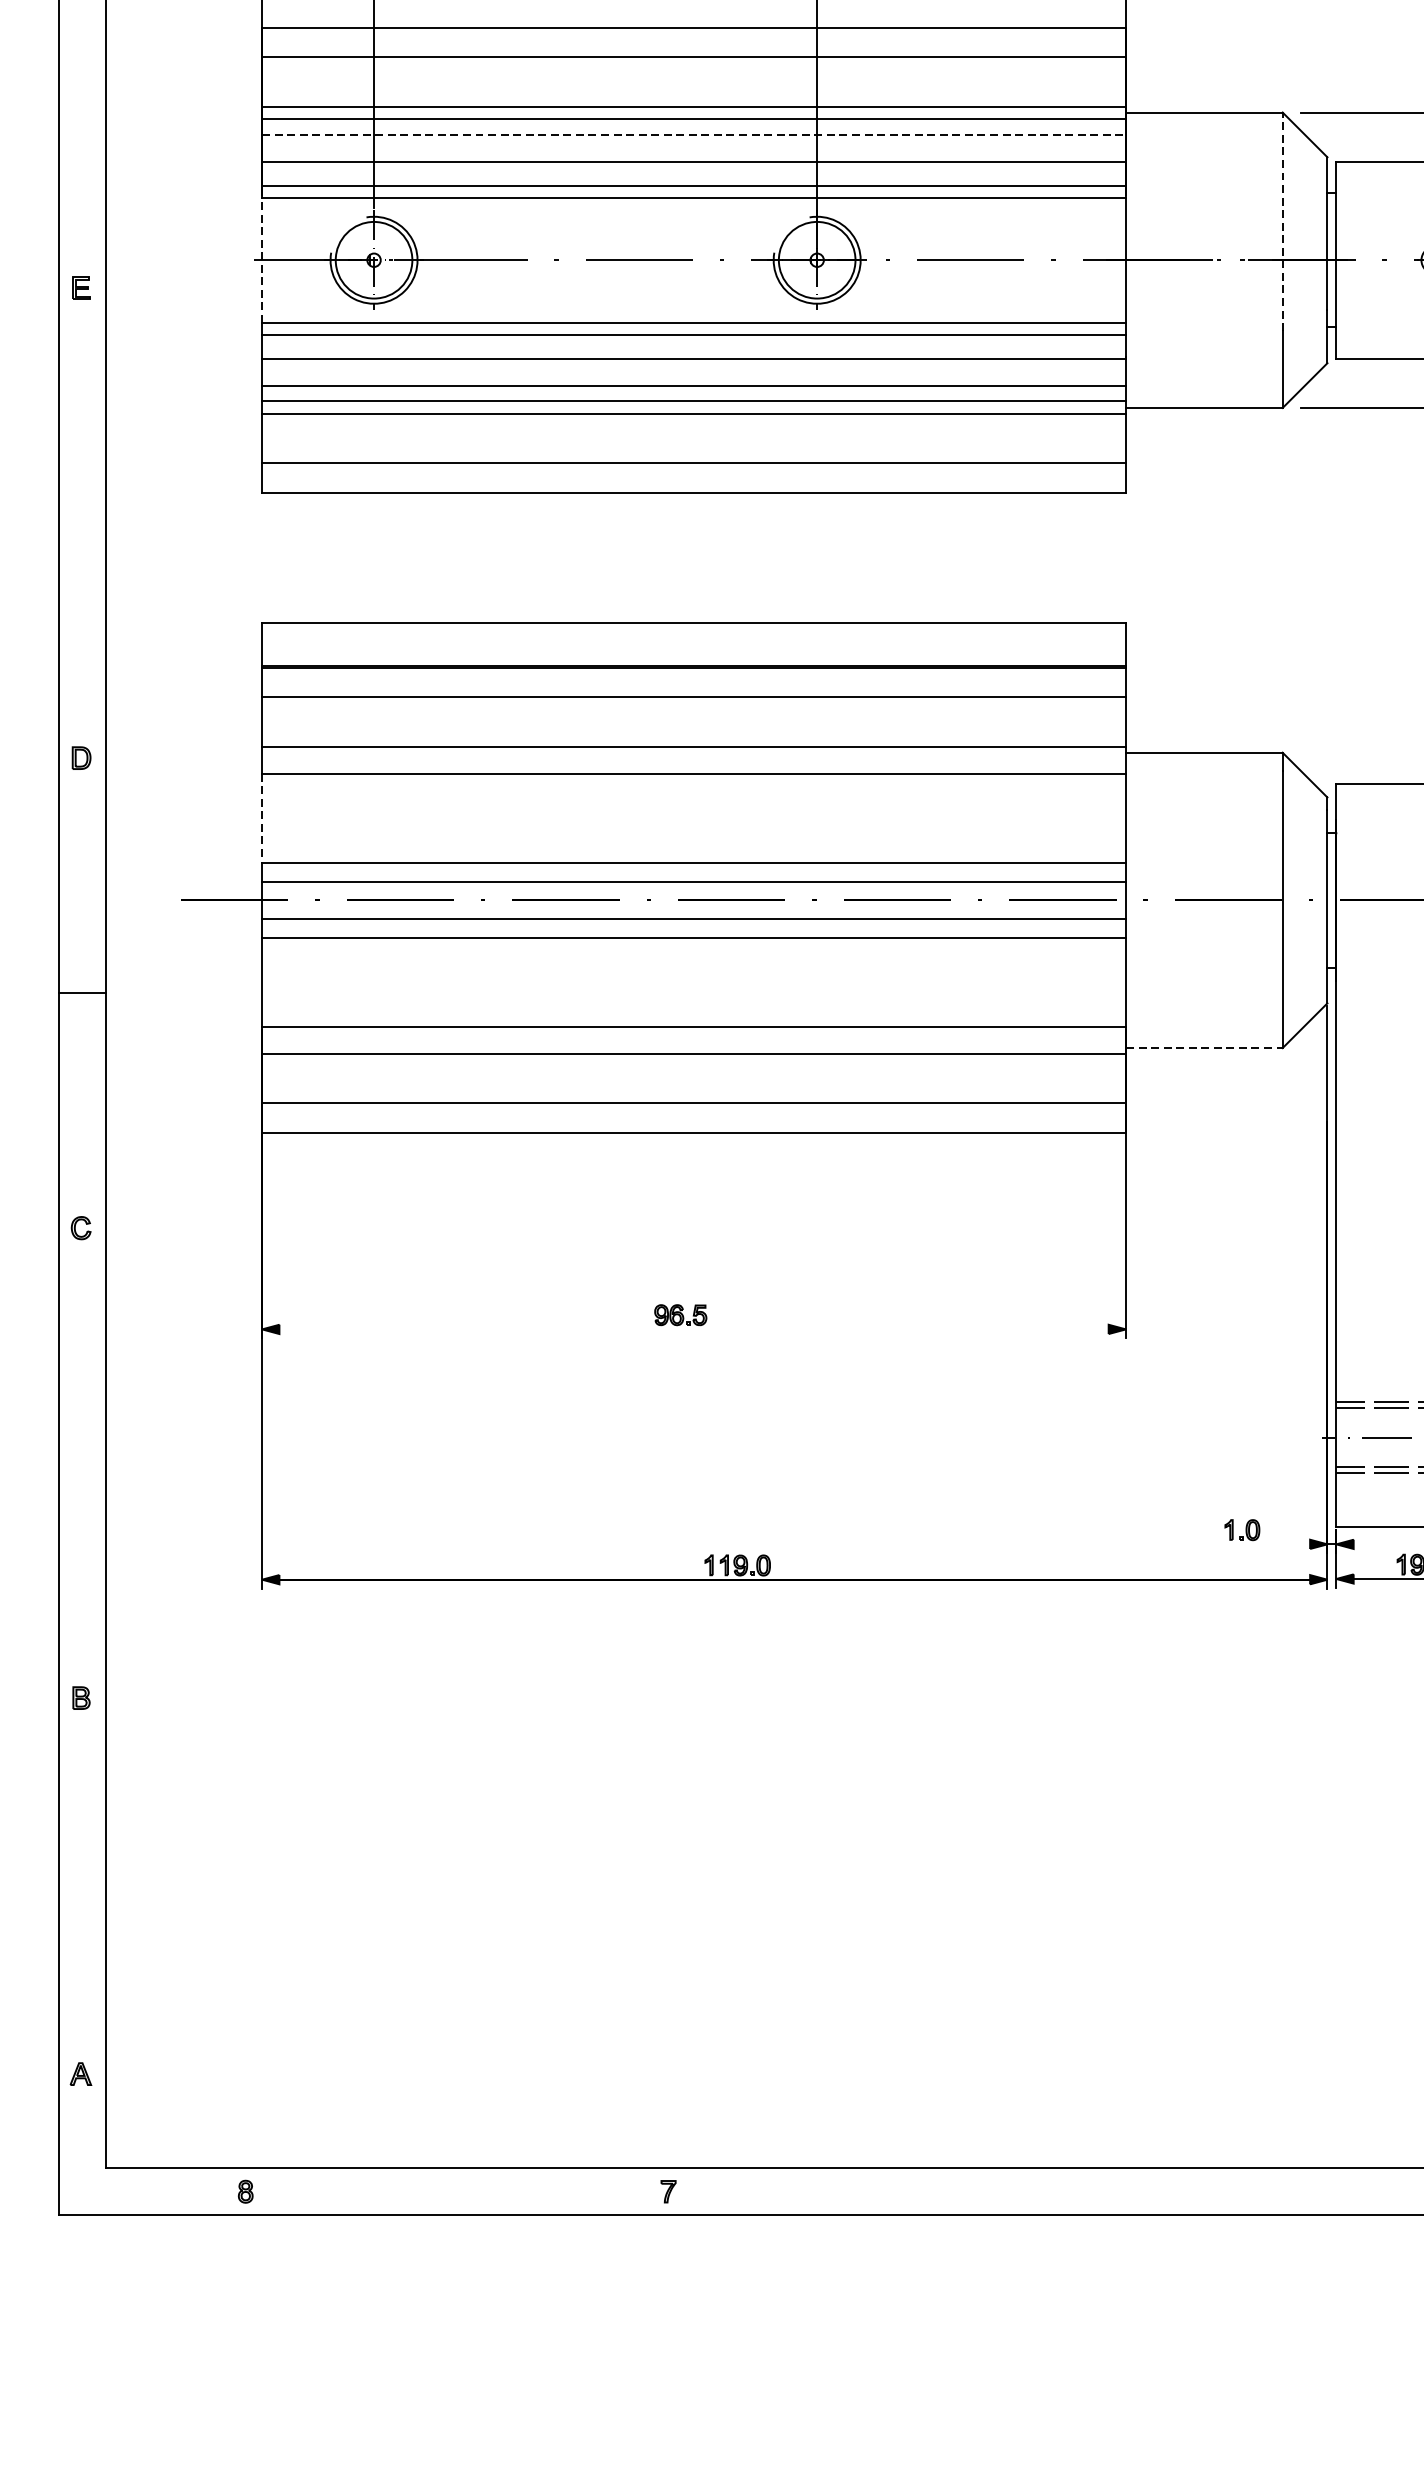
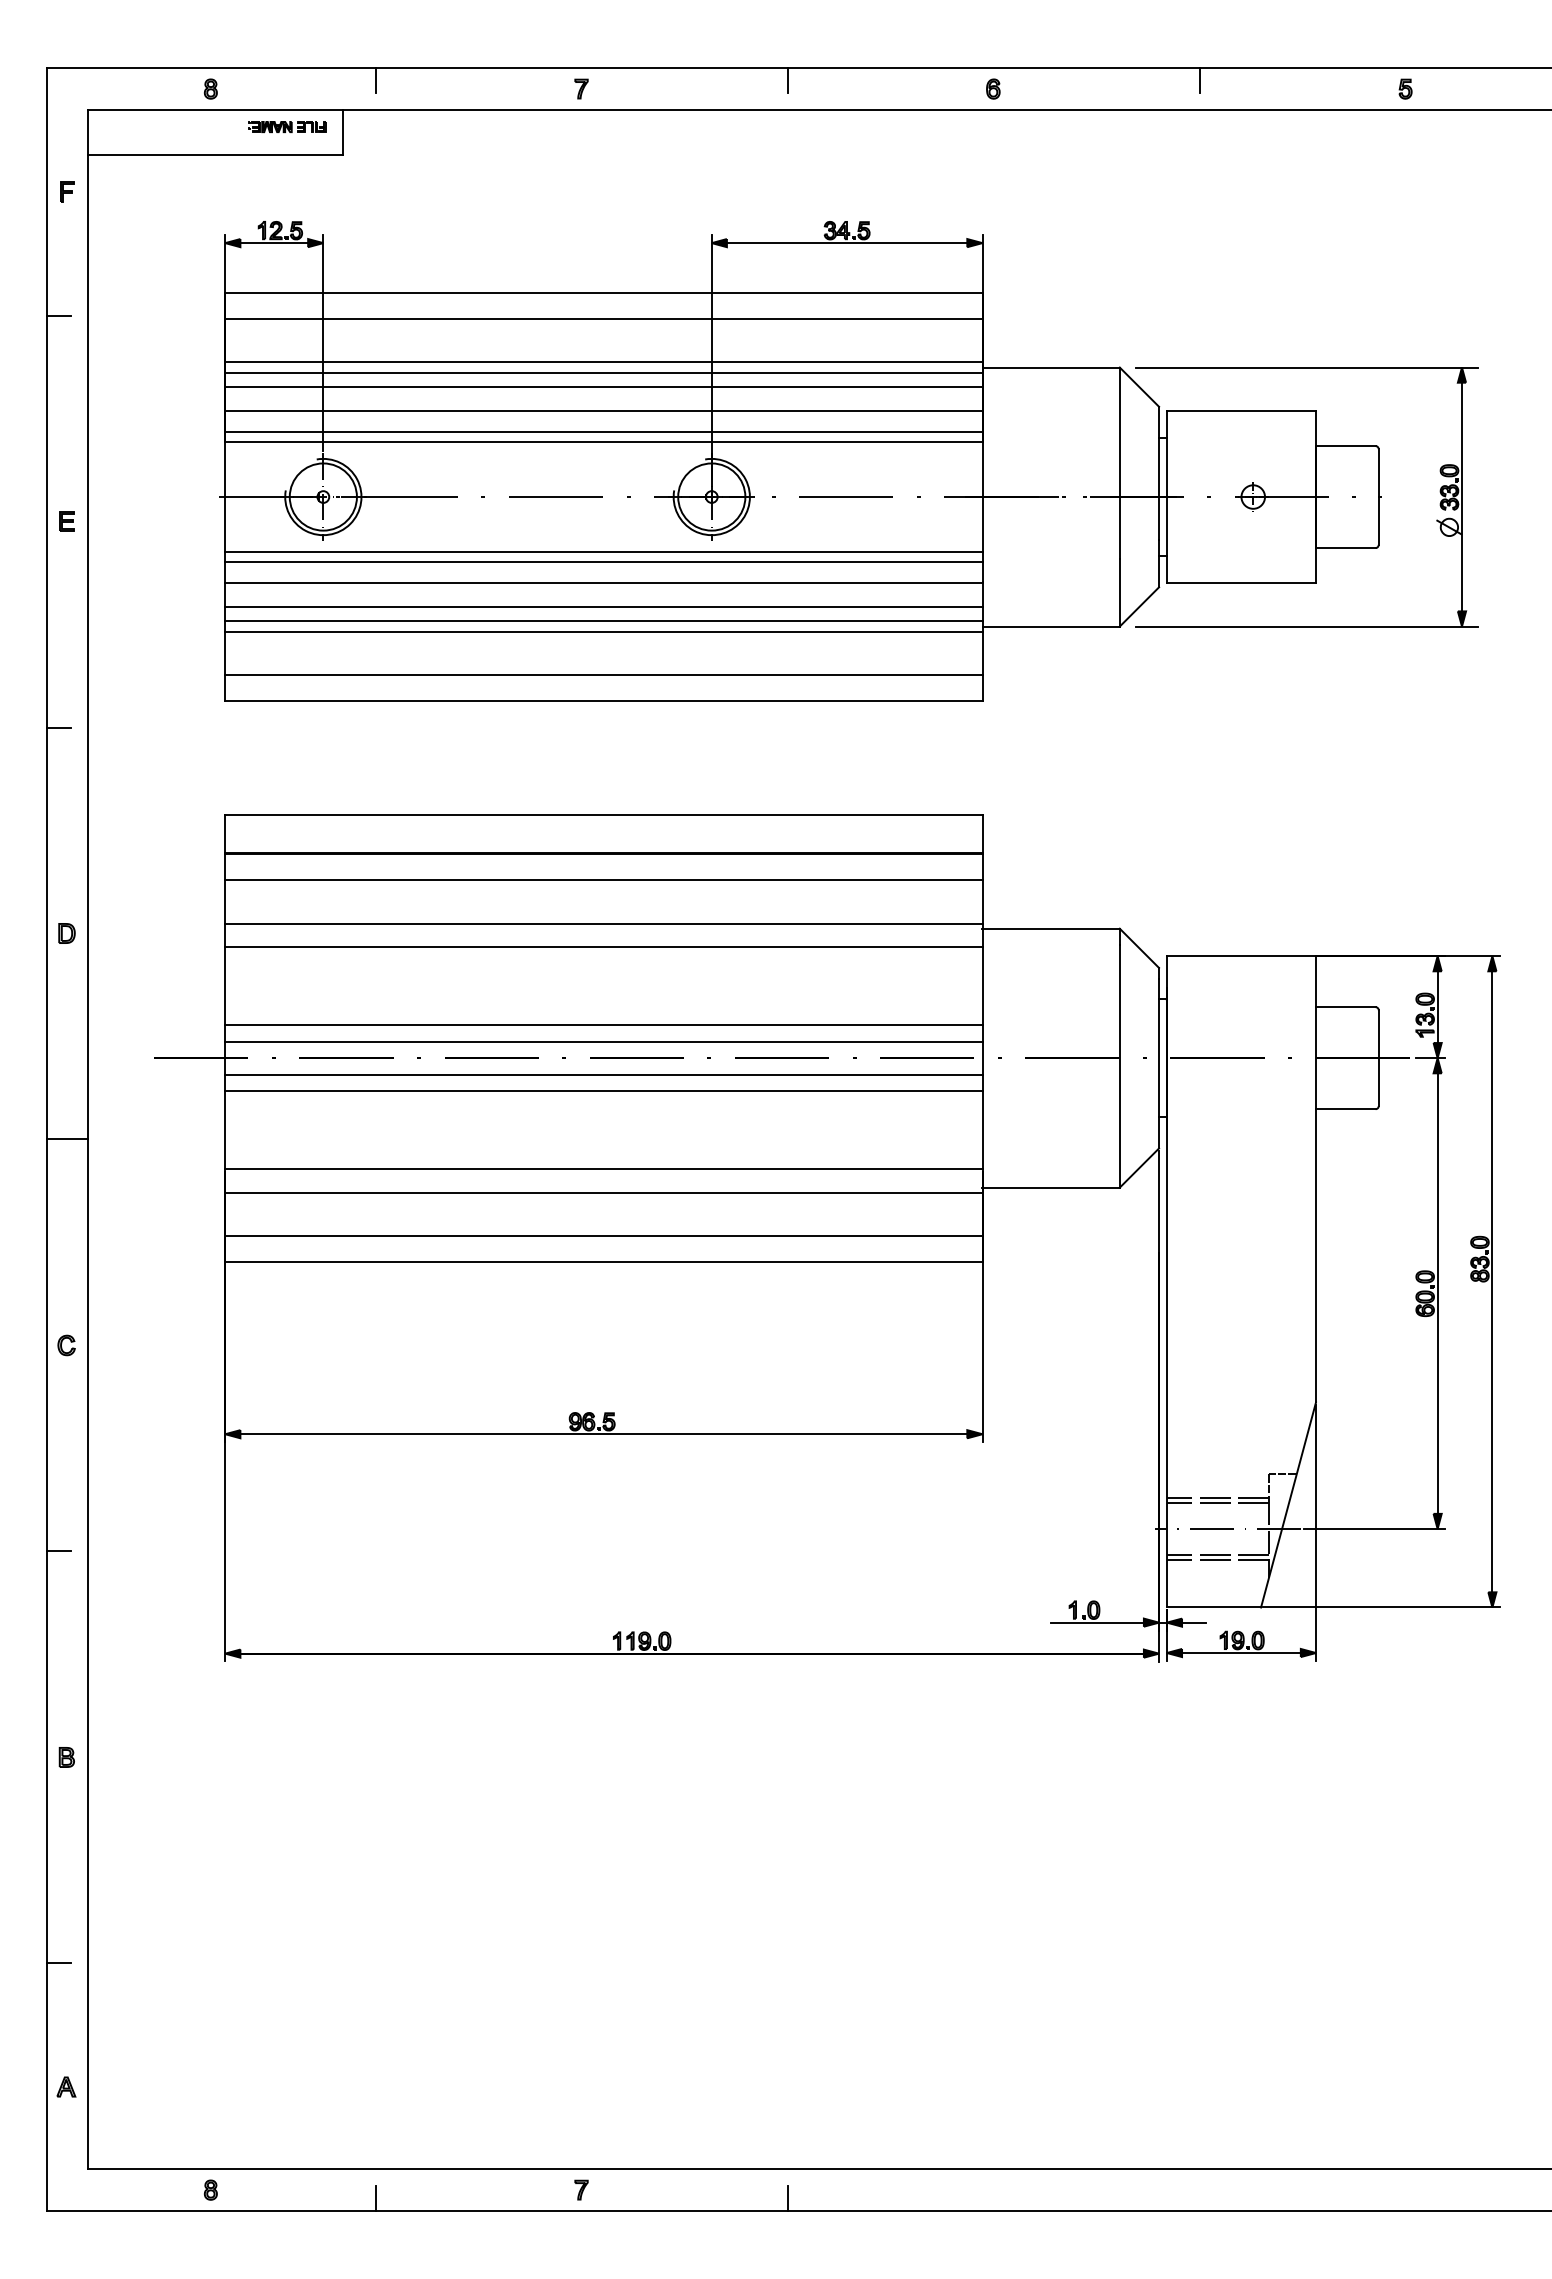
line: (71, 53) -> (58, 315), added
line: (693, 135) -> (603, 387), dashed -> solid
line: (1282, 221) -> (1119, 463), dashed -> solid
line: (262, 260) -> (225, 497), dashed -> solid
line: (71, 523) -> (58, 727), added
line: (262, 818) -> (225, 986), dashed -> solid
line: (1204, 1047) -> (1051, 1187), dashed -> solid
line: (693, 1329) -> (603, 1434), added
line: (71, 1463) -> (58, 1551), added
line: (1257, 1544) -> (1097, 1622), added
line: (1367, 1544) -> (1194, 1622), added
line: (71, 1933) -> (58, 1963), added
line: (434, 2200) -> (376, 2197), added
line: (904, 2200) -> (788, 2197), added

